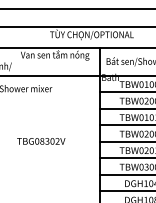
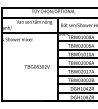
text: (39, 140) -> (36, 66), moved

